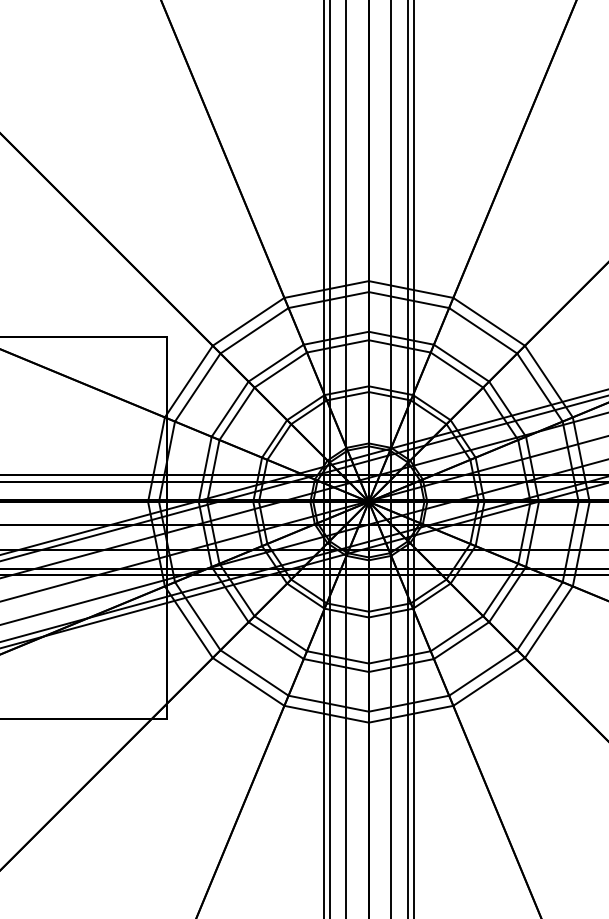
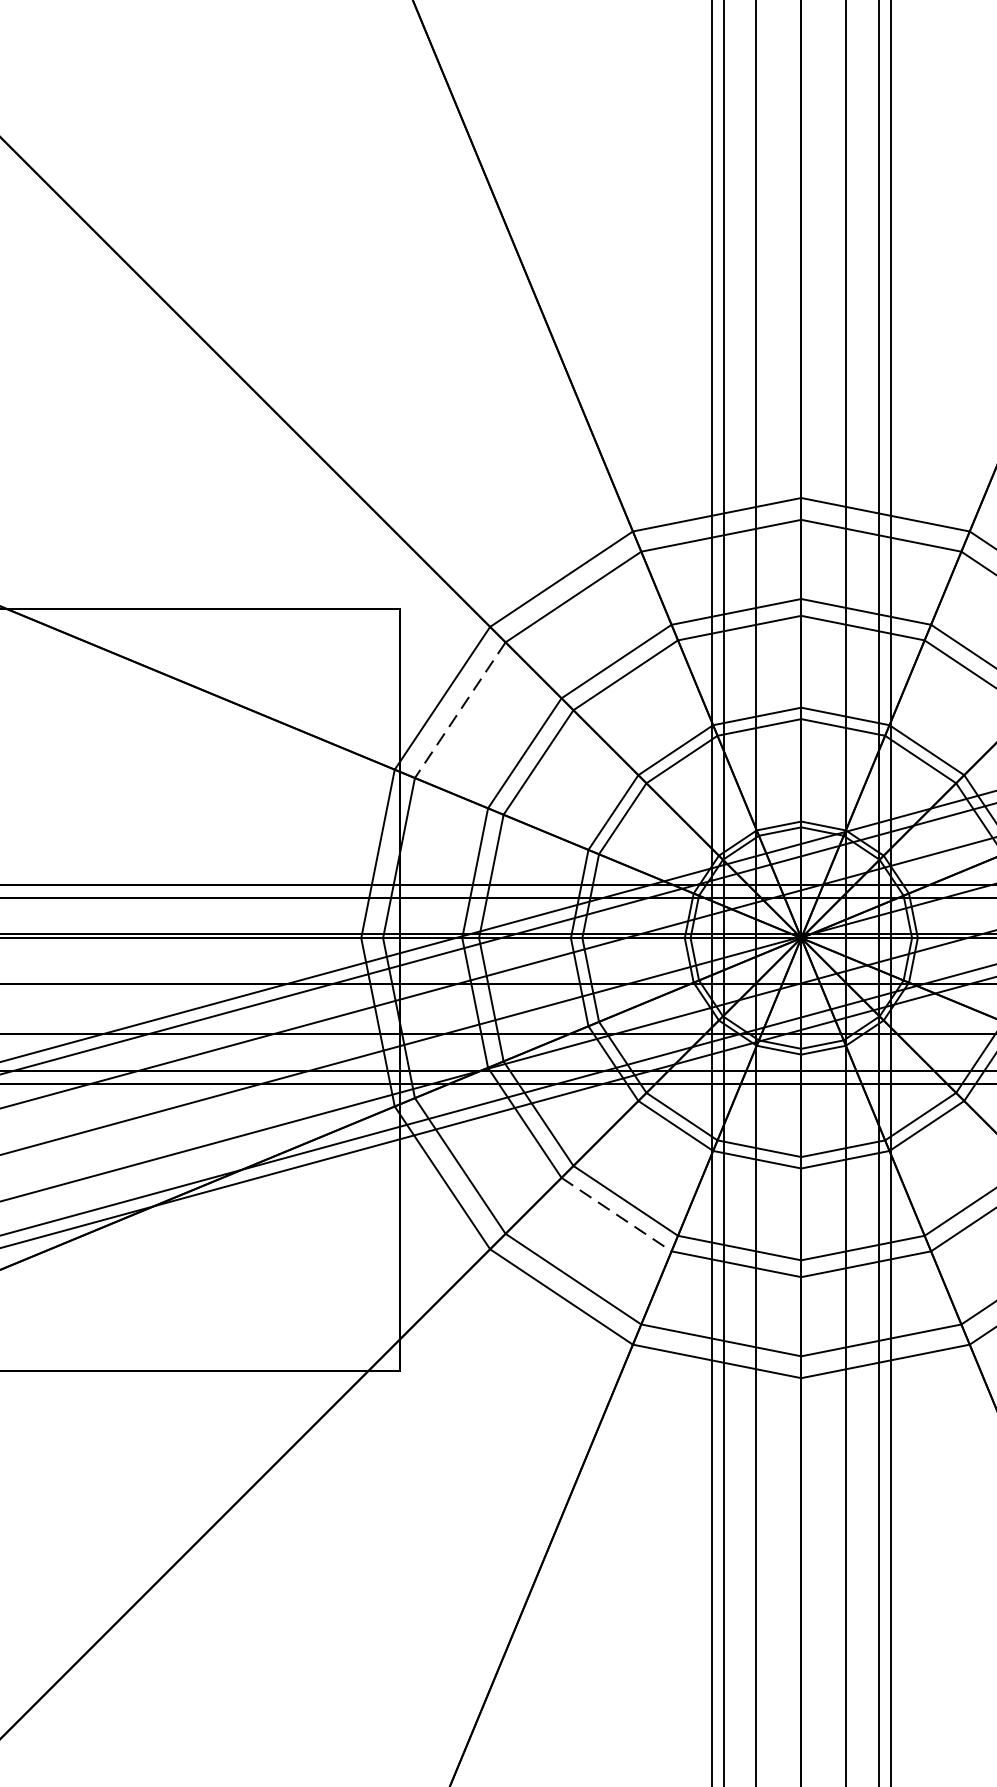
line: (197, 387) -> (459, 710), solid -> dashed
line: (276, 640) -> (617, 1214), solid -> dashed

